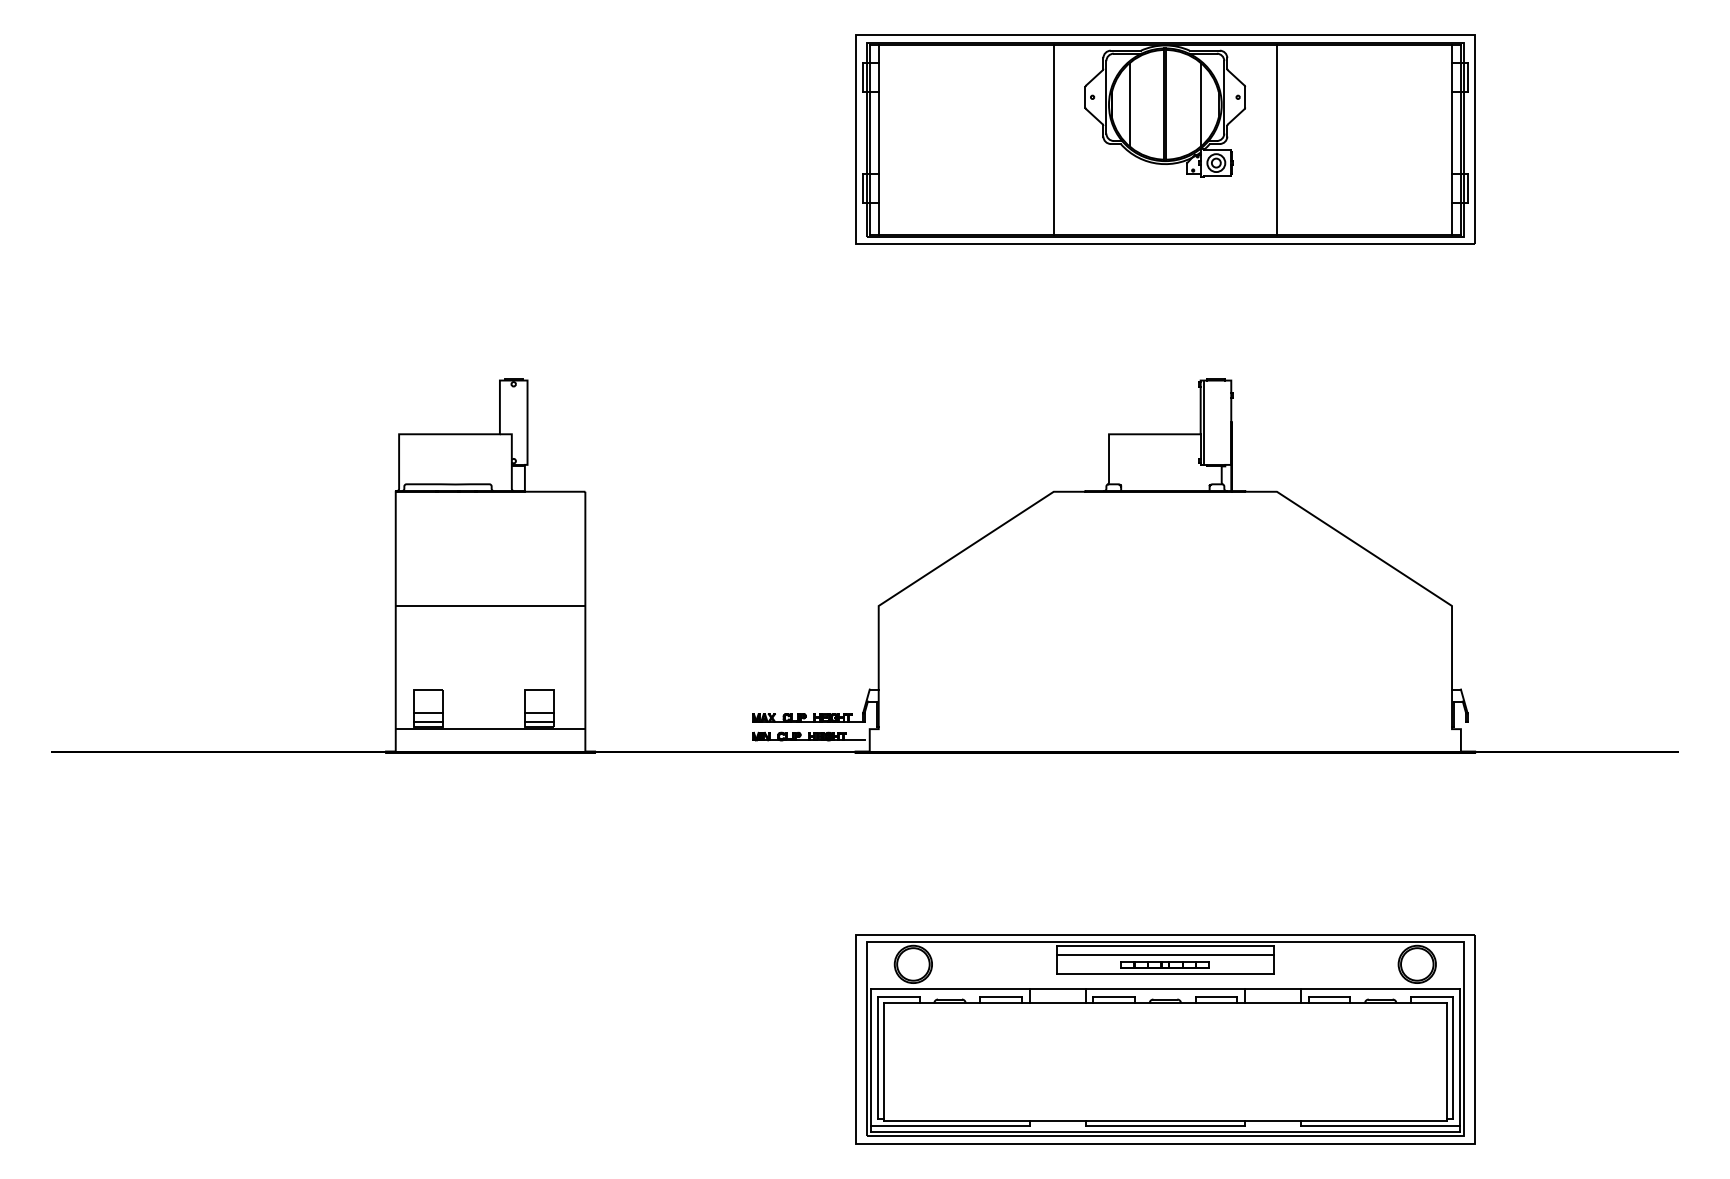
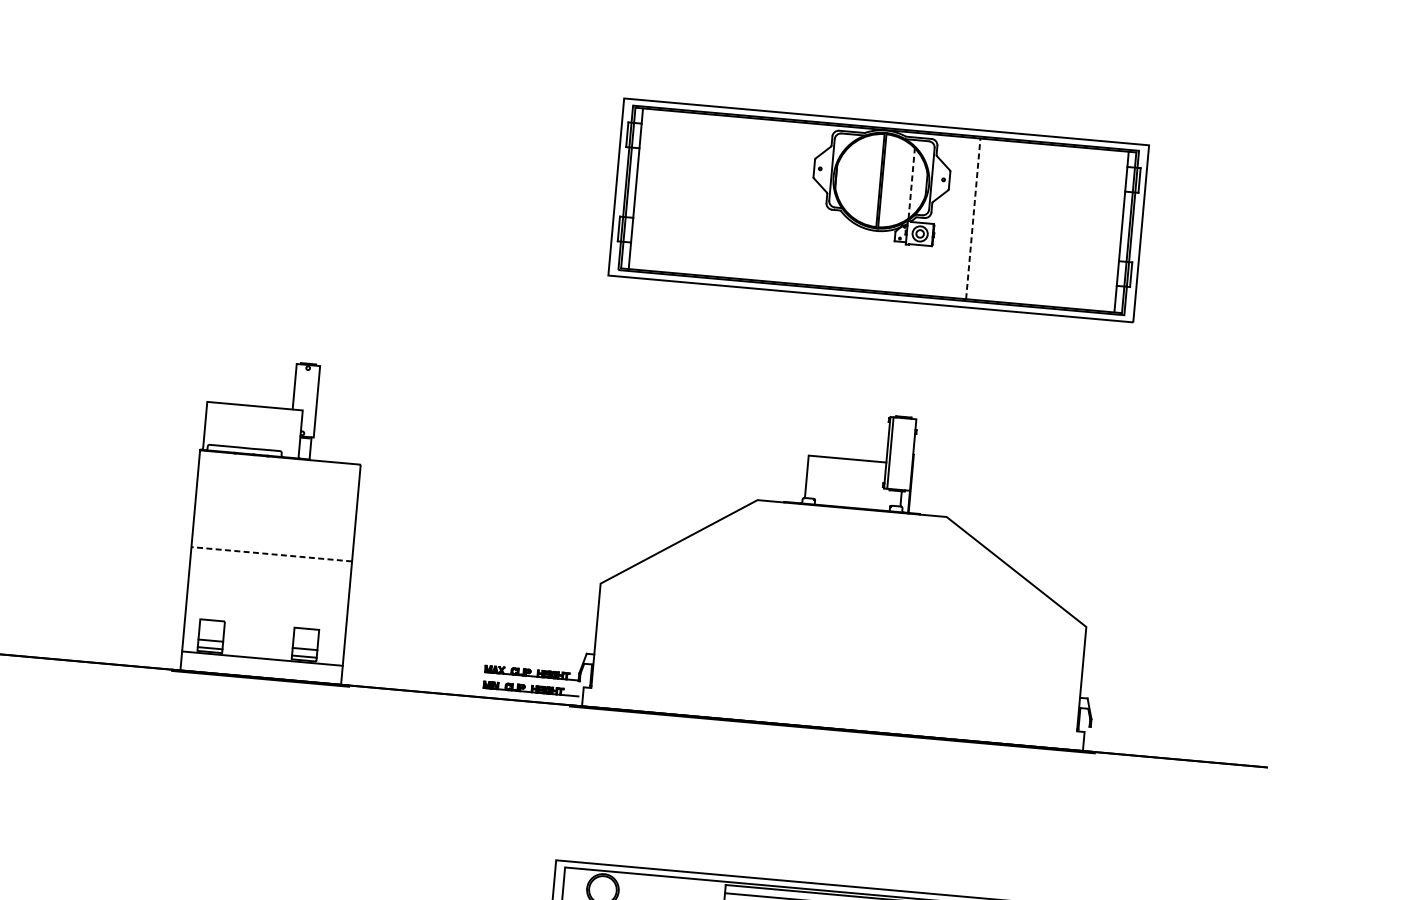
line: (1129, 104) -> (851, 177), removed
line: (1201, 104) -> (912, 183), solid -> dashed
line: (1053, 139) -> (783, 201), removed
line: (1276, 139) -> (972, 218), solid -> dashed
line: (490, 605) -> (271, 553), solid -> dashed

